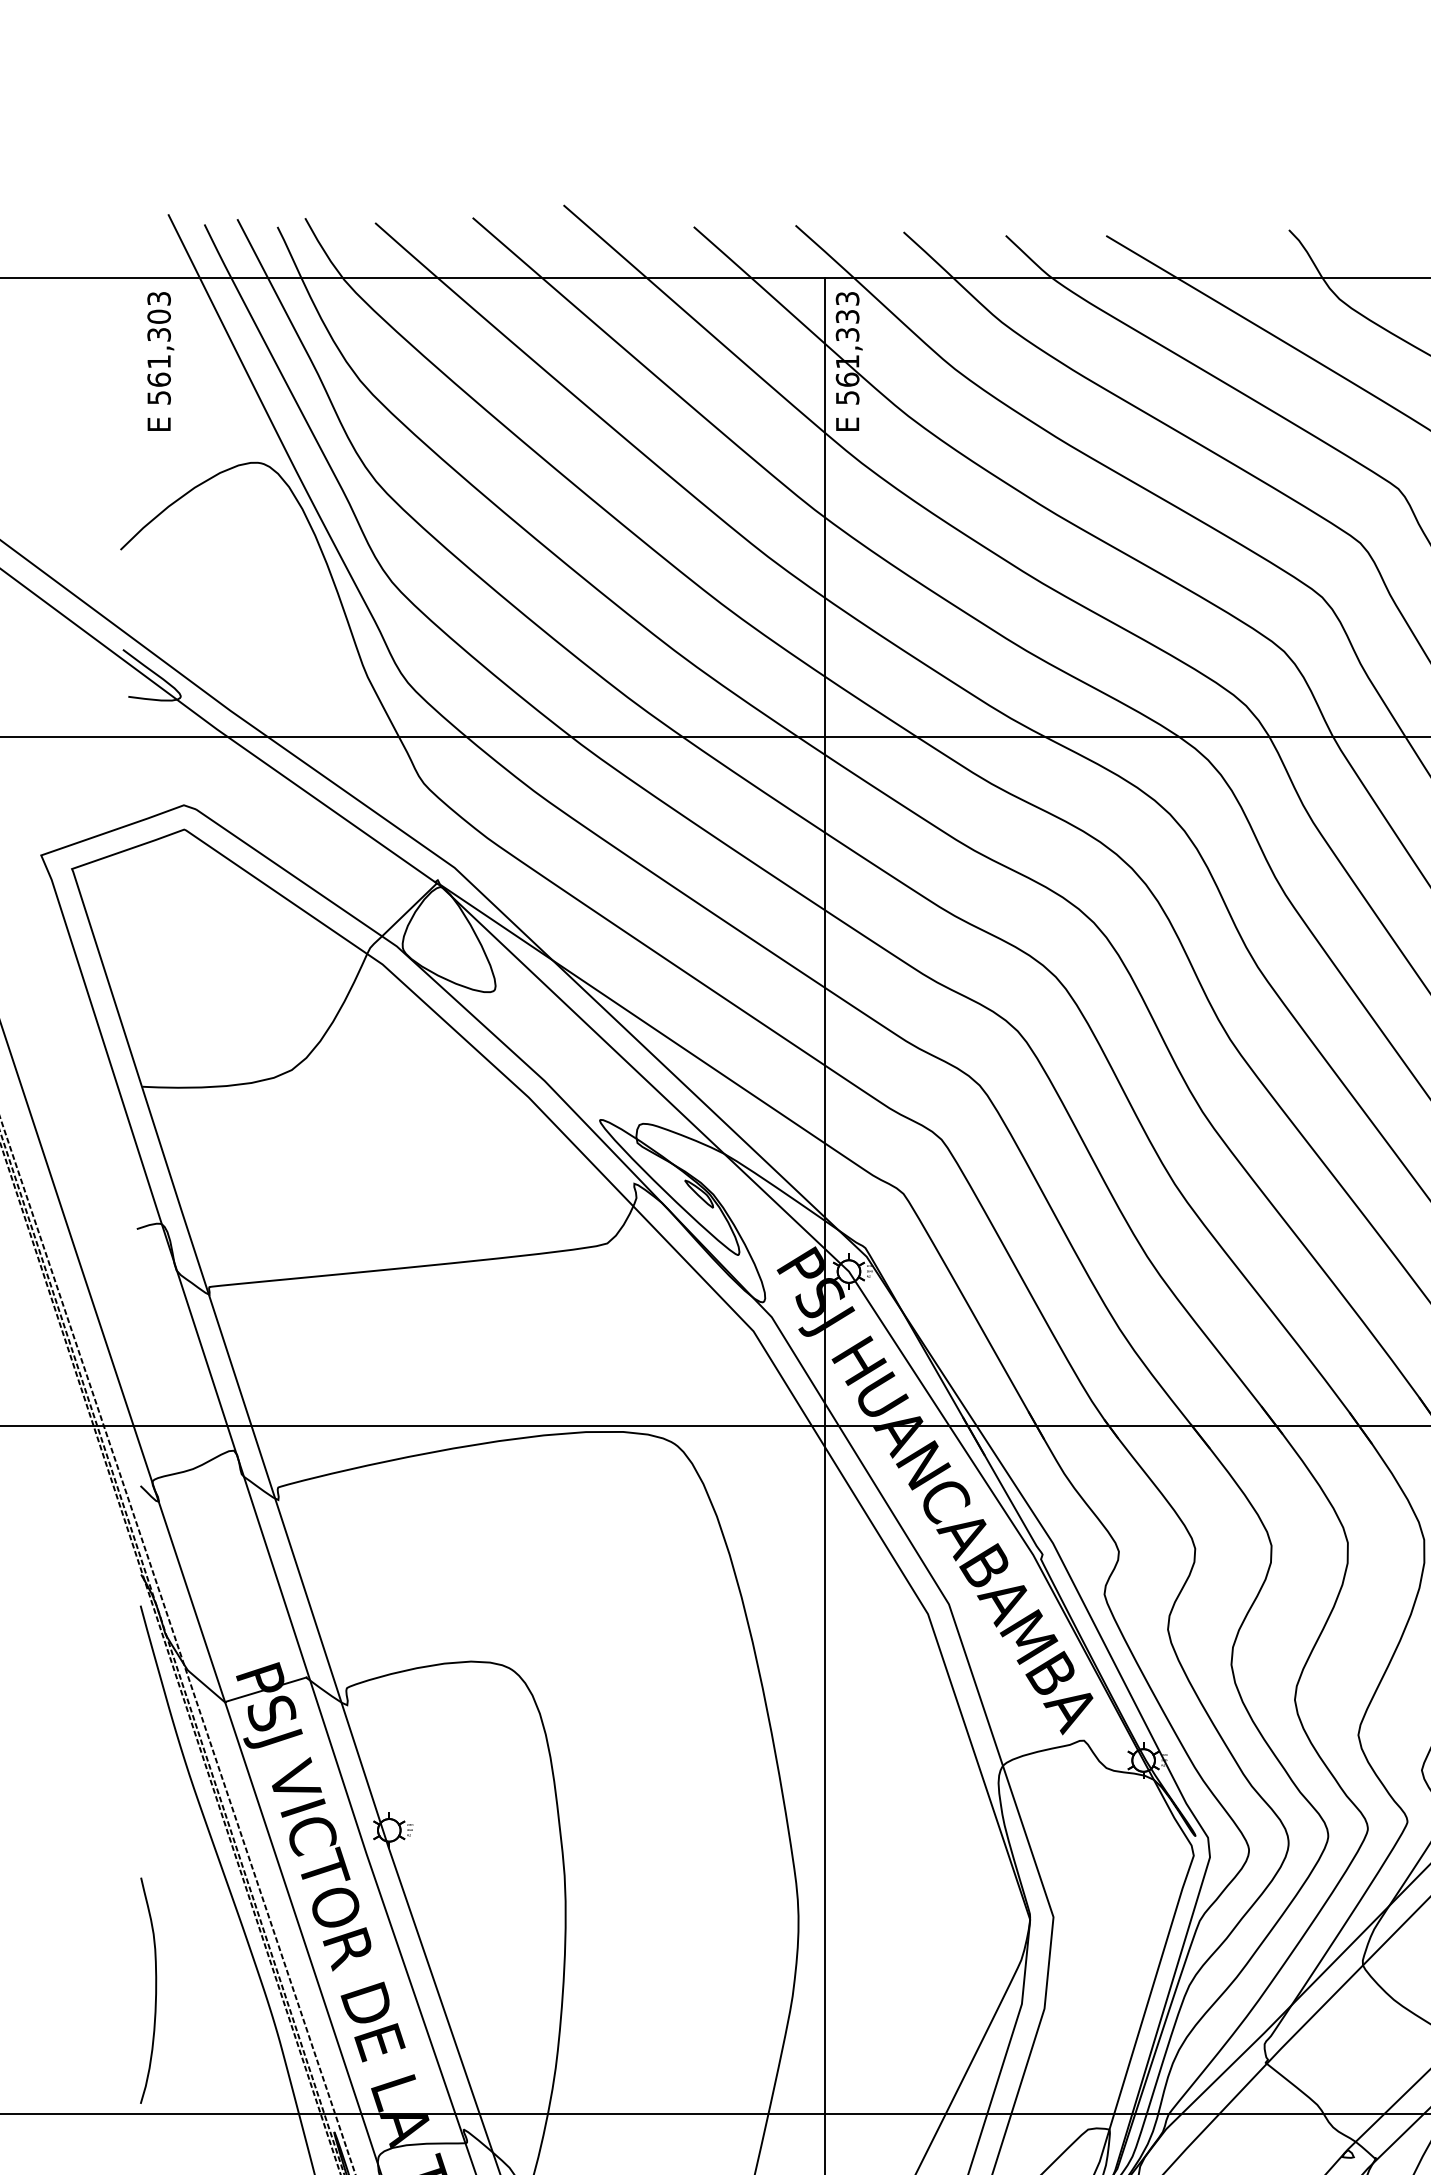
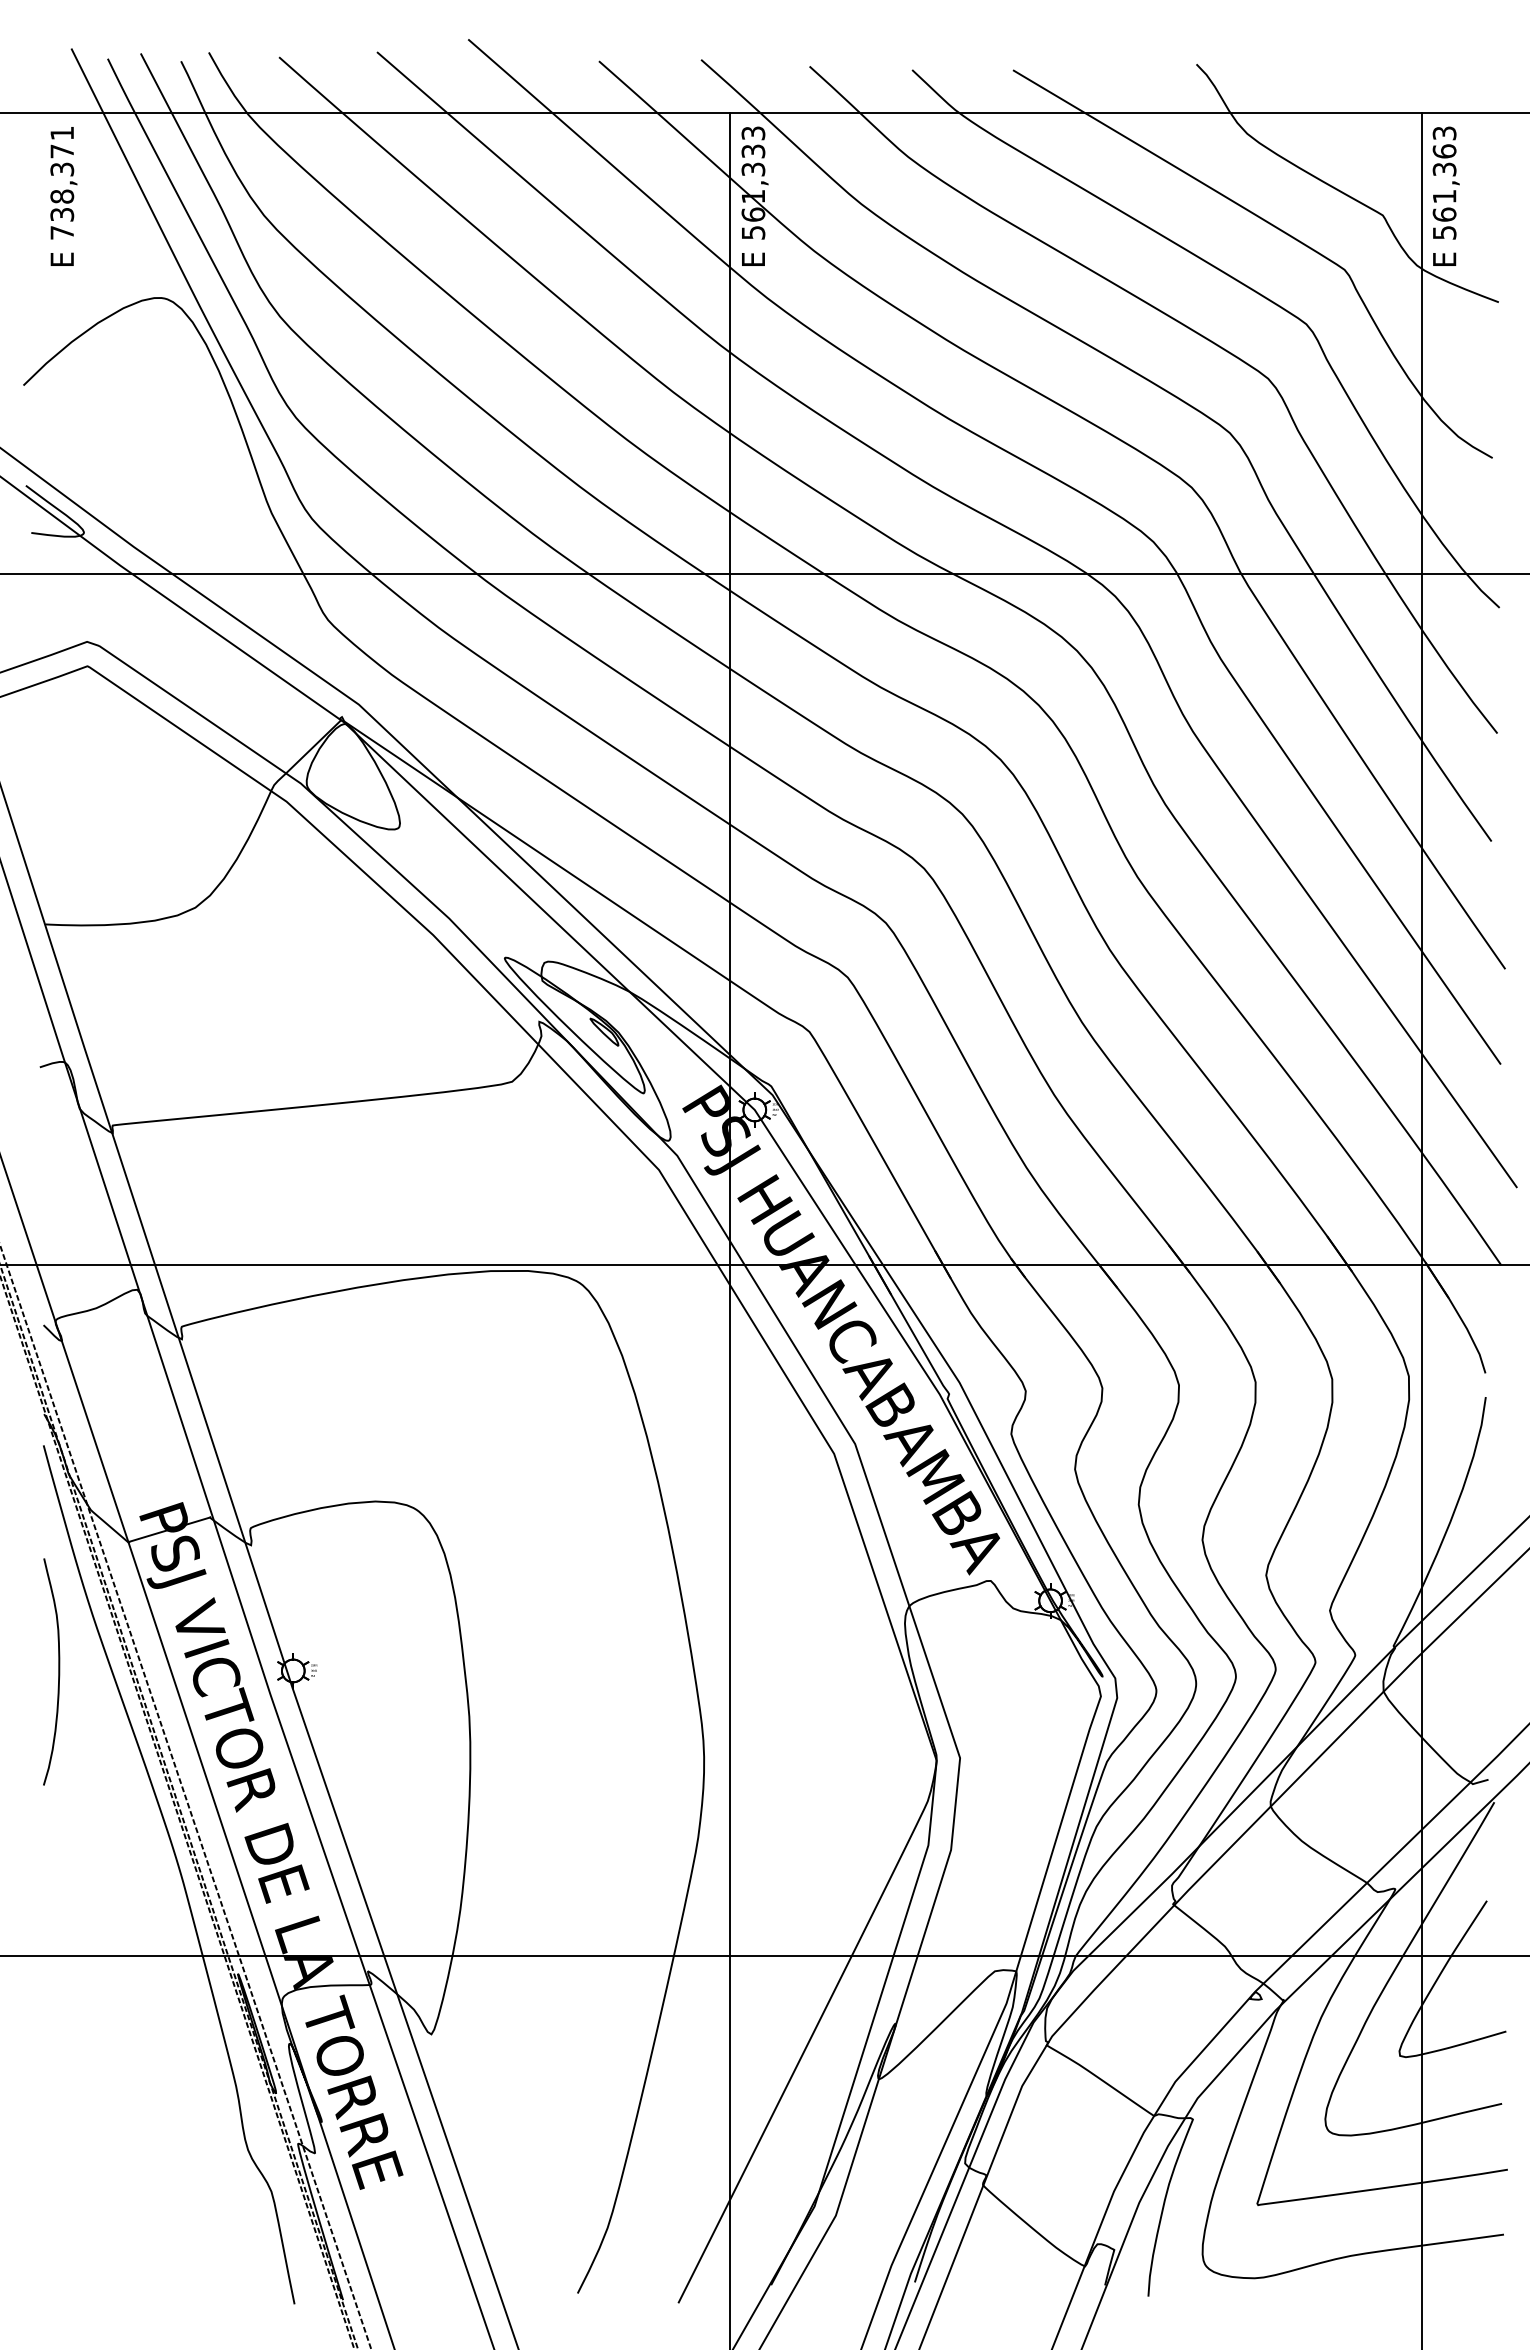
text: (159, 347) -> (62, 182), 561,303 -> 738,371
curve: (155, 1990) -> (58, 1671), moved

